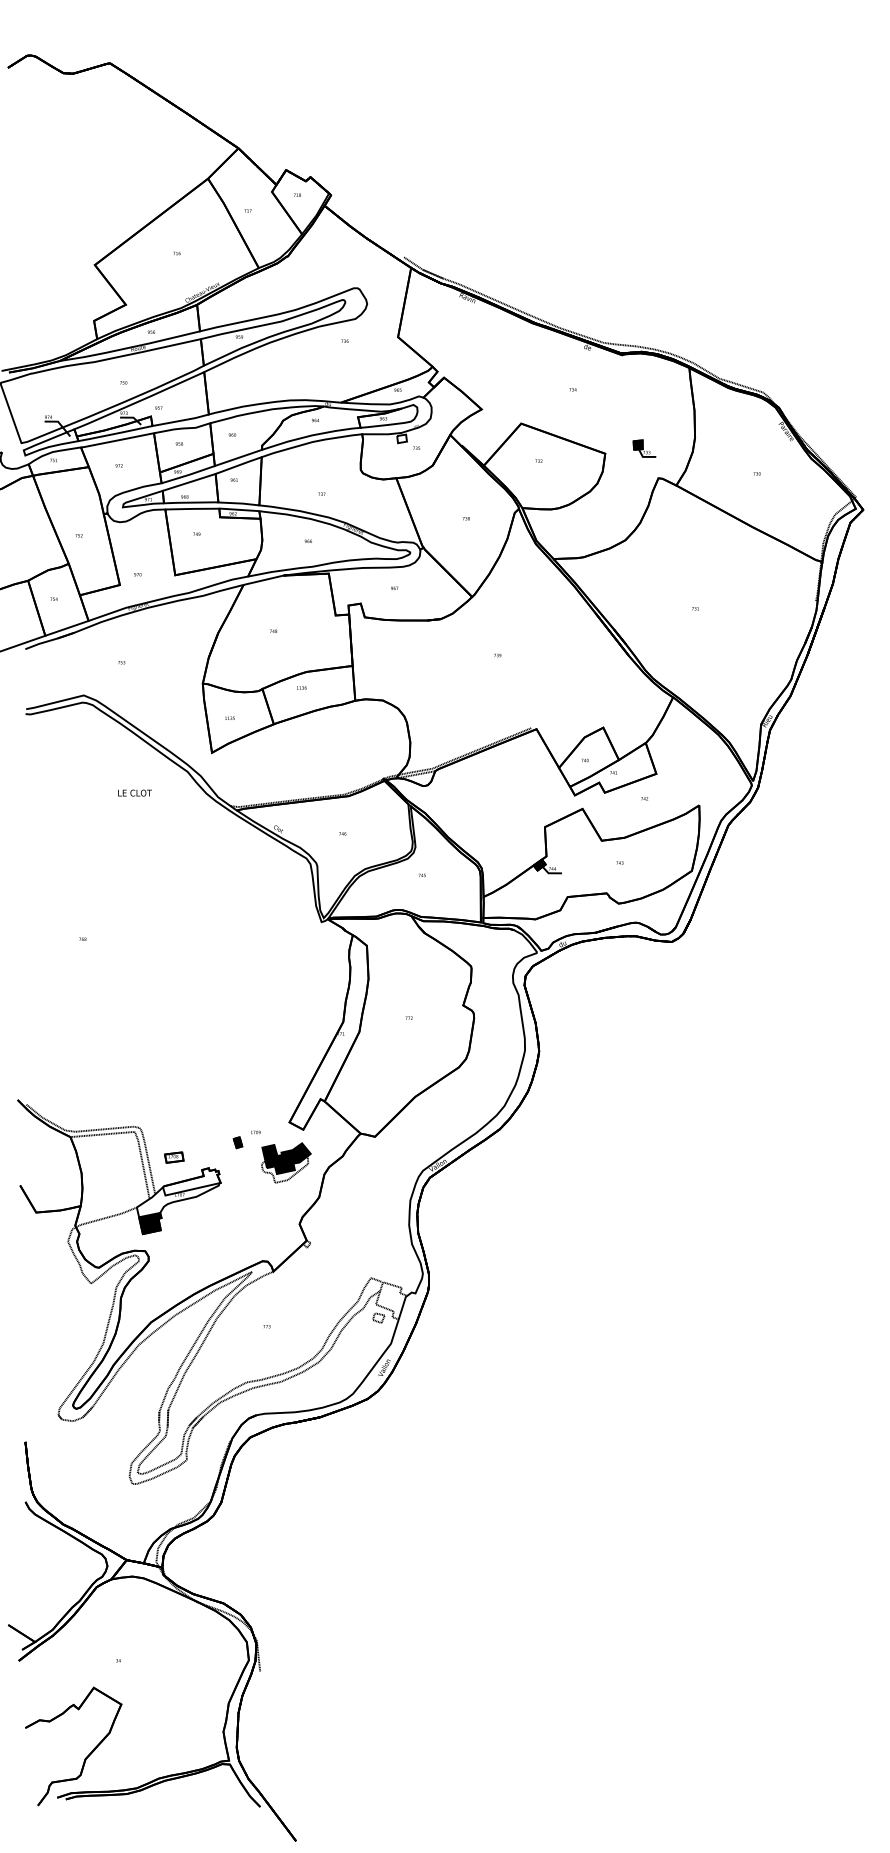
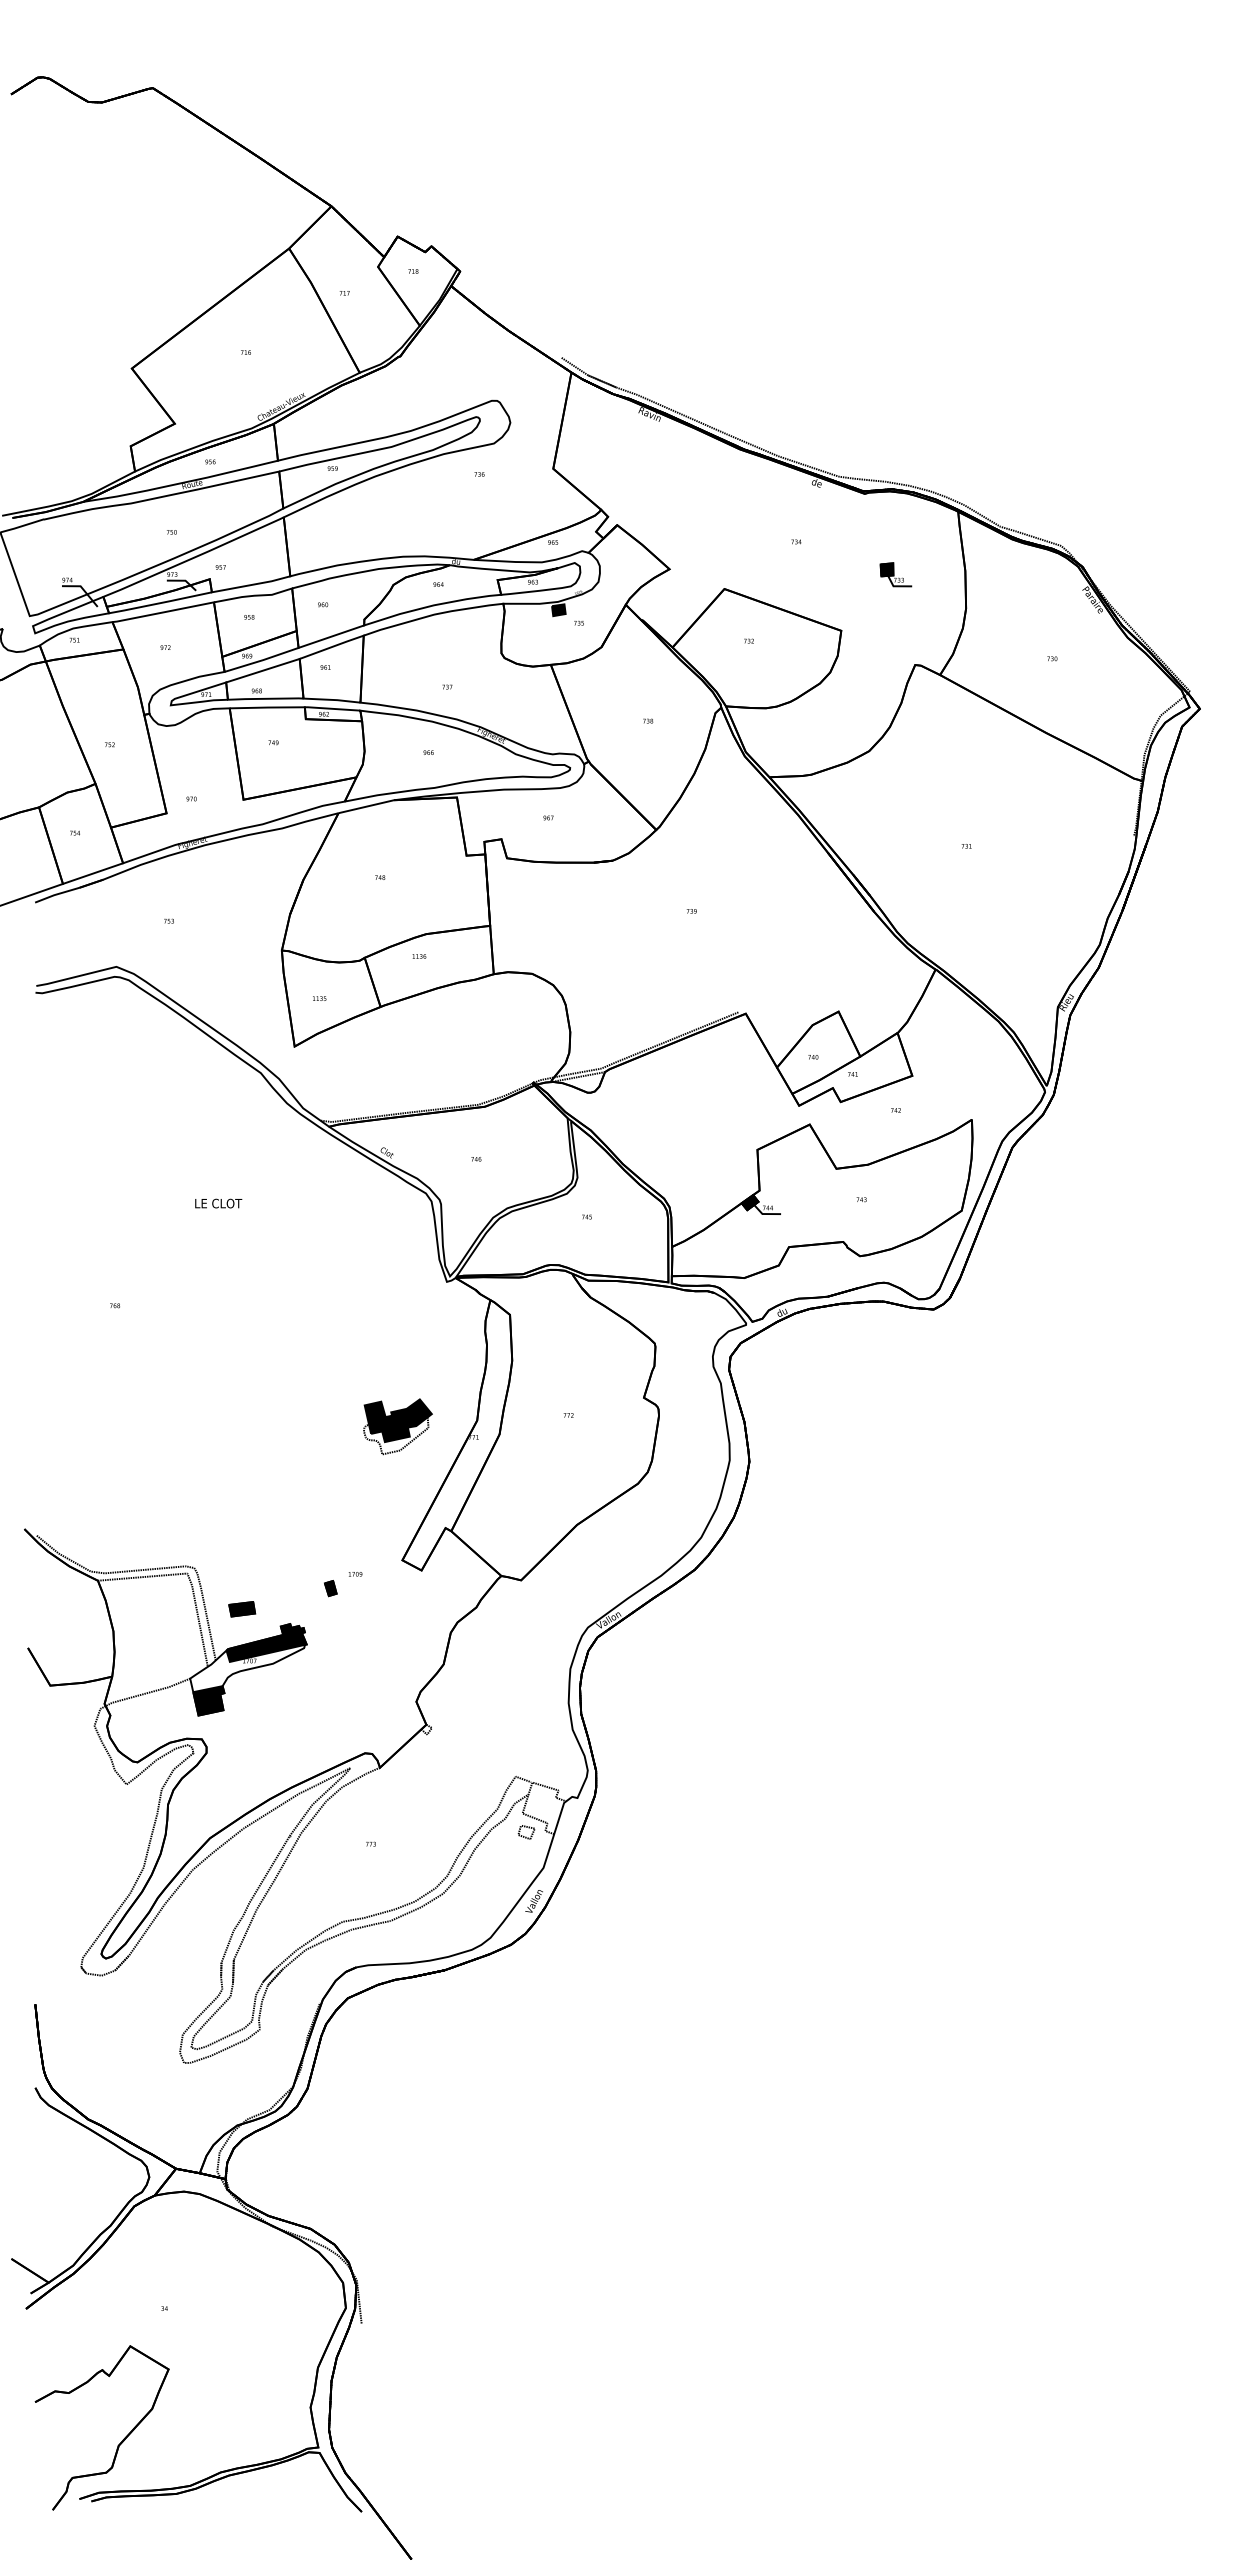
fill: (401, 439) -> (558, 610), added
part: (644, 448) -> (895, 574), moved
text: (134, 793) -> (218, 1203), moved
fill: (174, 1157) -> (242, 1609), added
part: (286, 1162) -> (397, 1426), moved
fill: (191, 1181) -> (266, 1642), added

